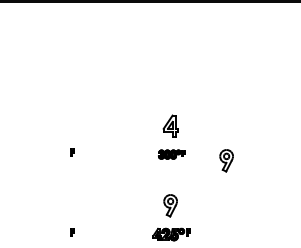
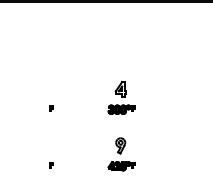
part: (171, 154) -> (121, 109), size x1.43
part: (226, 160) -> (160, 113), removed

